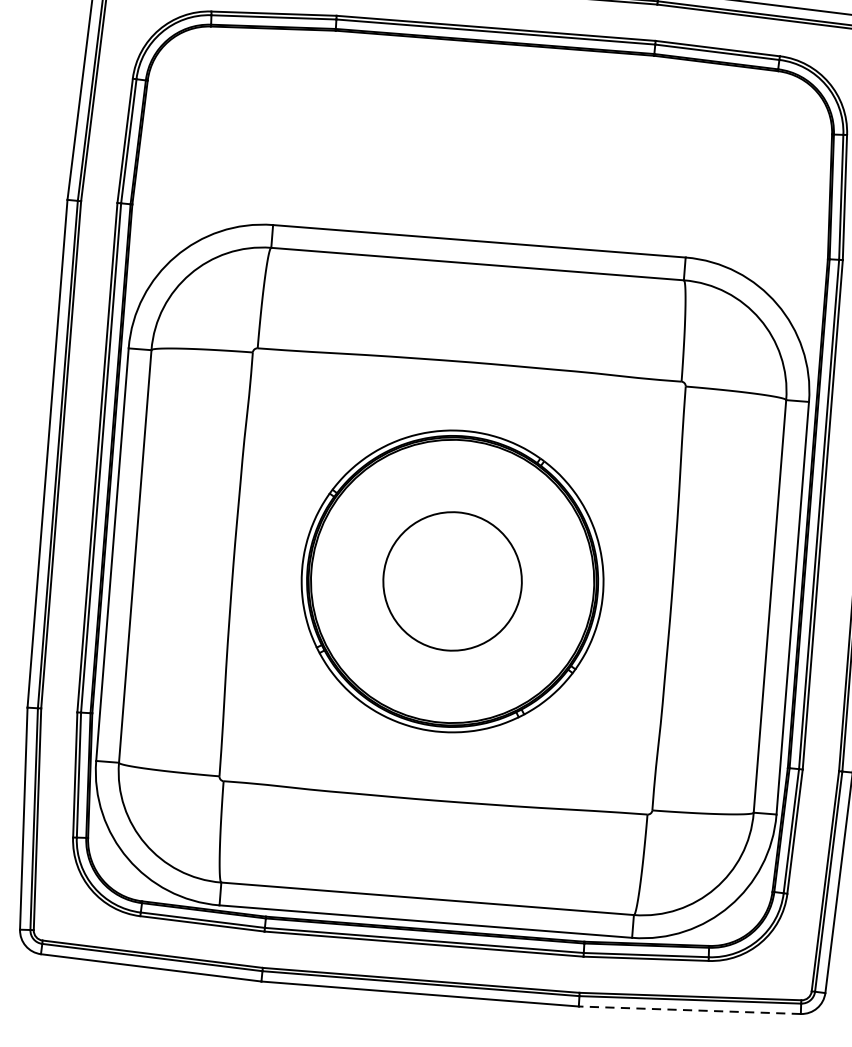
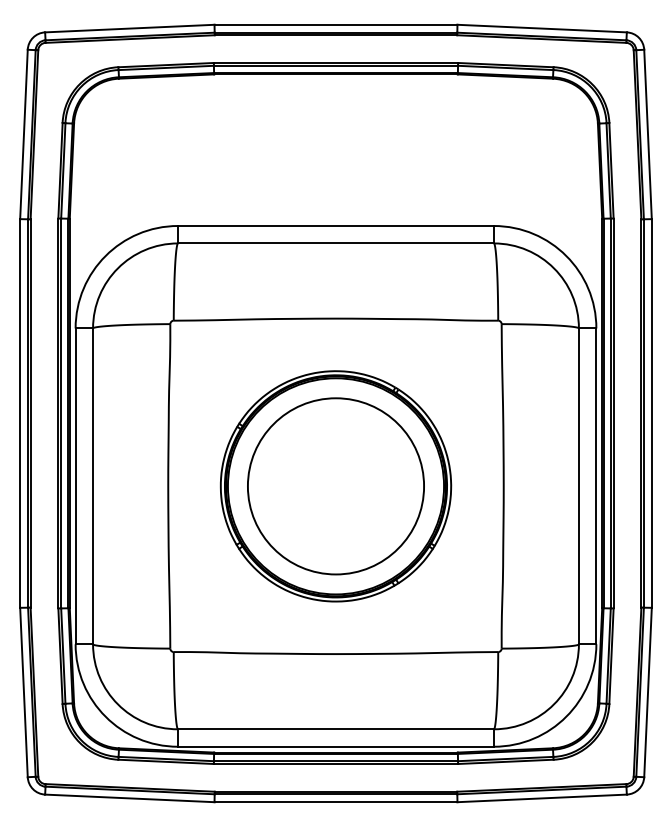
circle: (451, 581) -> (335, 486), size x1.67
line: (690, 1010) -> (542, 798), dashed -> solid

